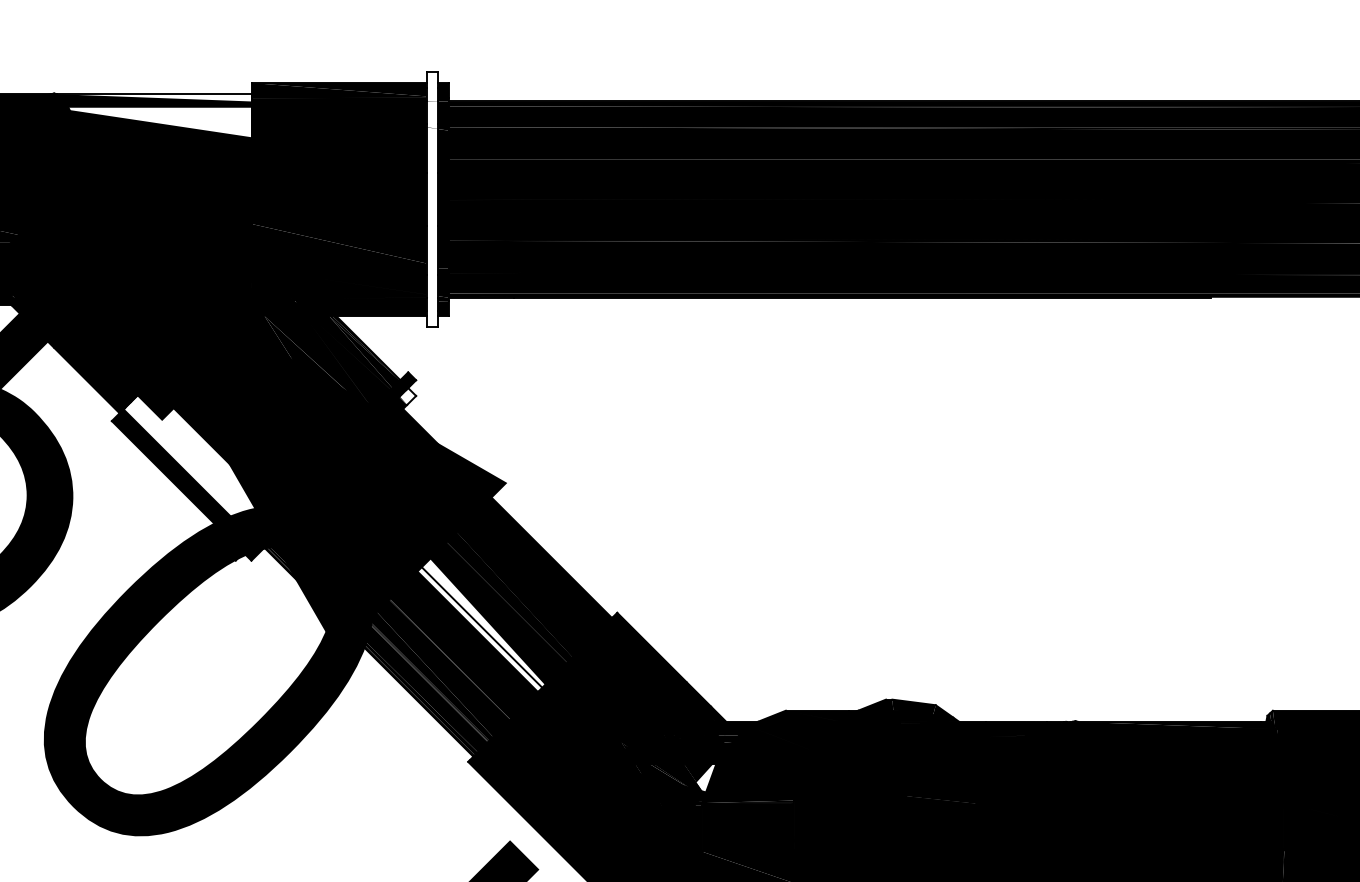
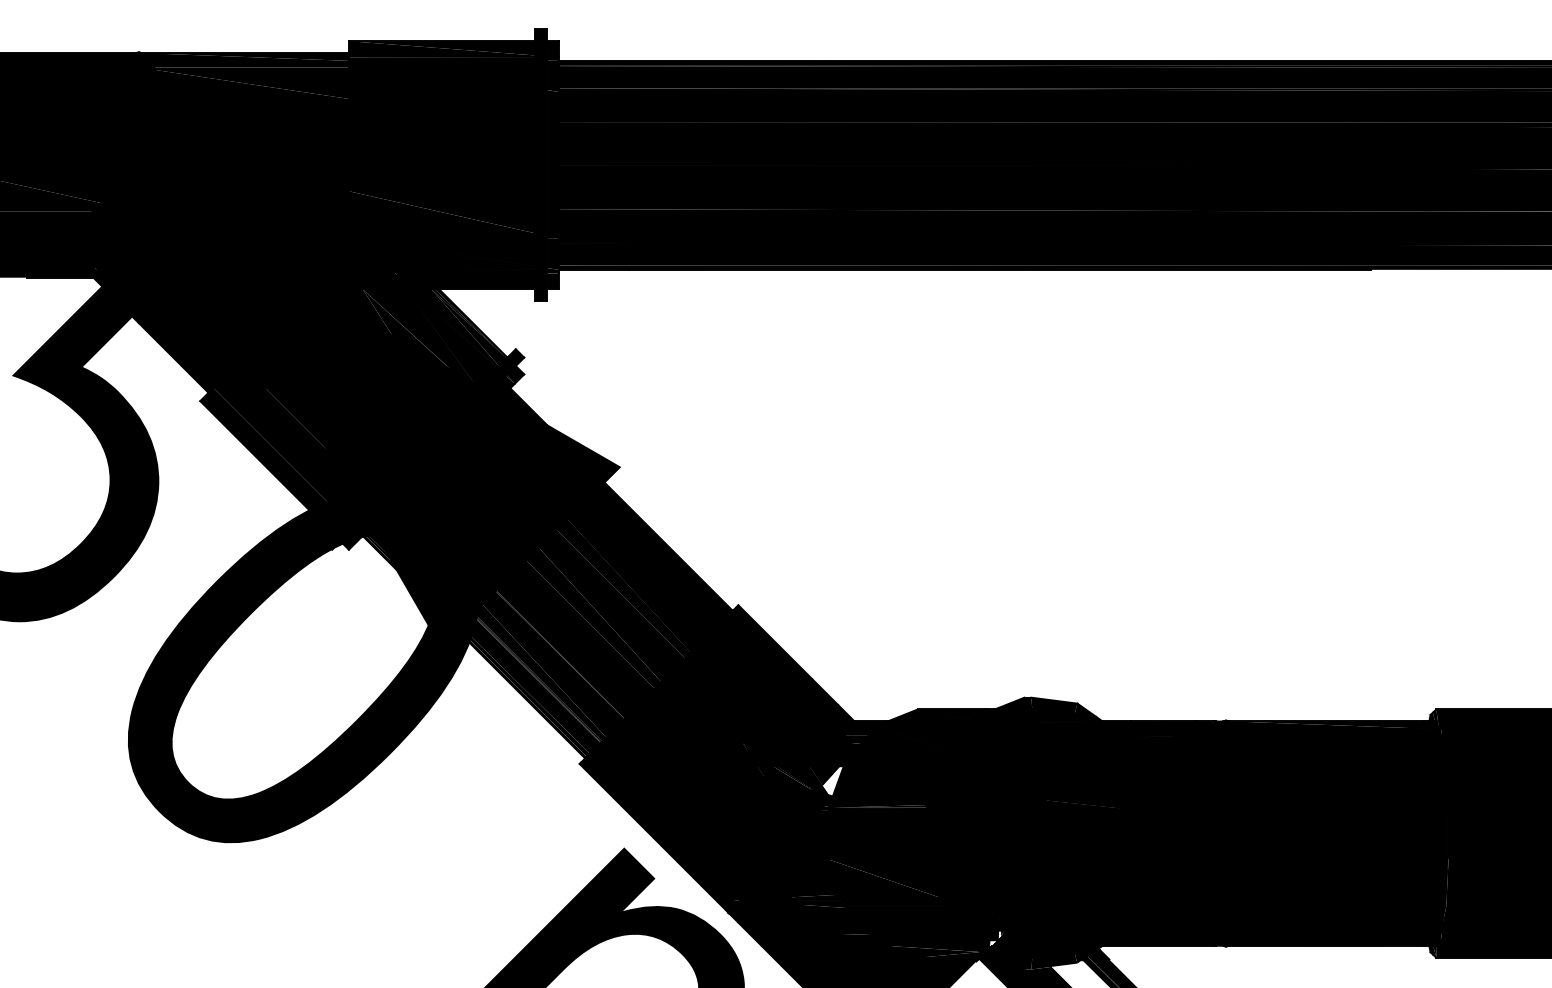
fill: (152, 97) -> (243, 56), added
fill: (152, 121) -> (243, 82), added
fill: (432, 199) -> (541, 165), added
fill: (407, 396) -> (515, 374), added
fill: (198, 458) -> (292, 440), added
fill: (437, 578) -> (546, 568), added

